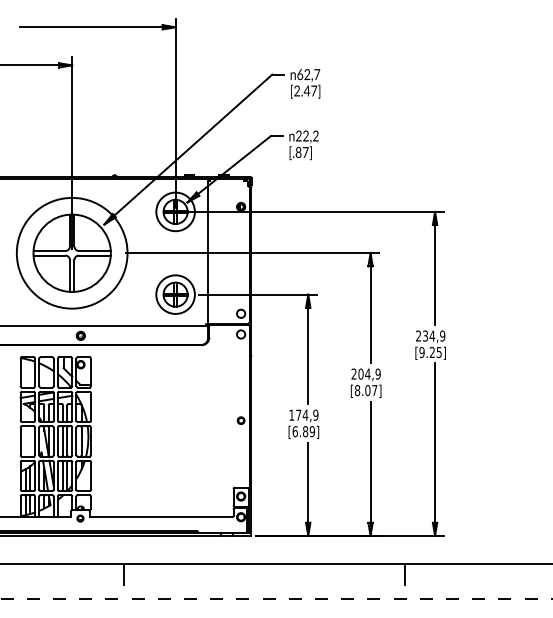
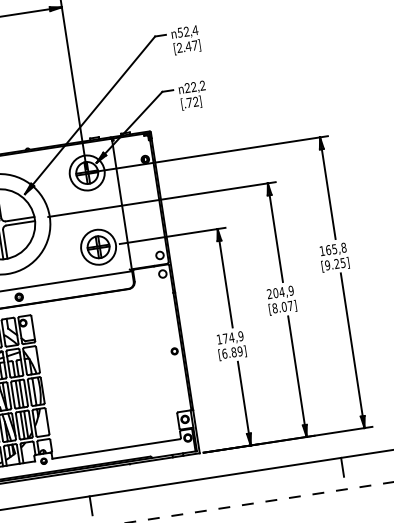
text: (308, 74) -> (187, 31), 62,7 -> 52,4
text: (301, 152) -> (192, 102), [.87] -> [.72]
text: (430, 335) -> (332, 248), 234,9 -> 165,8

